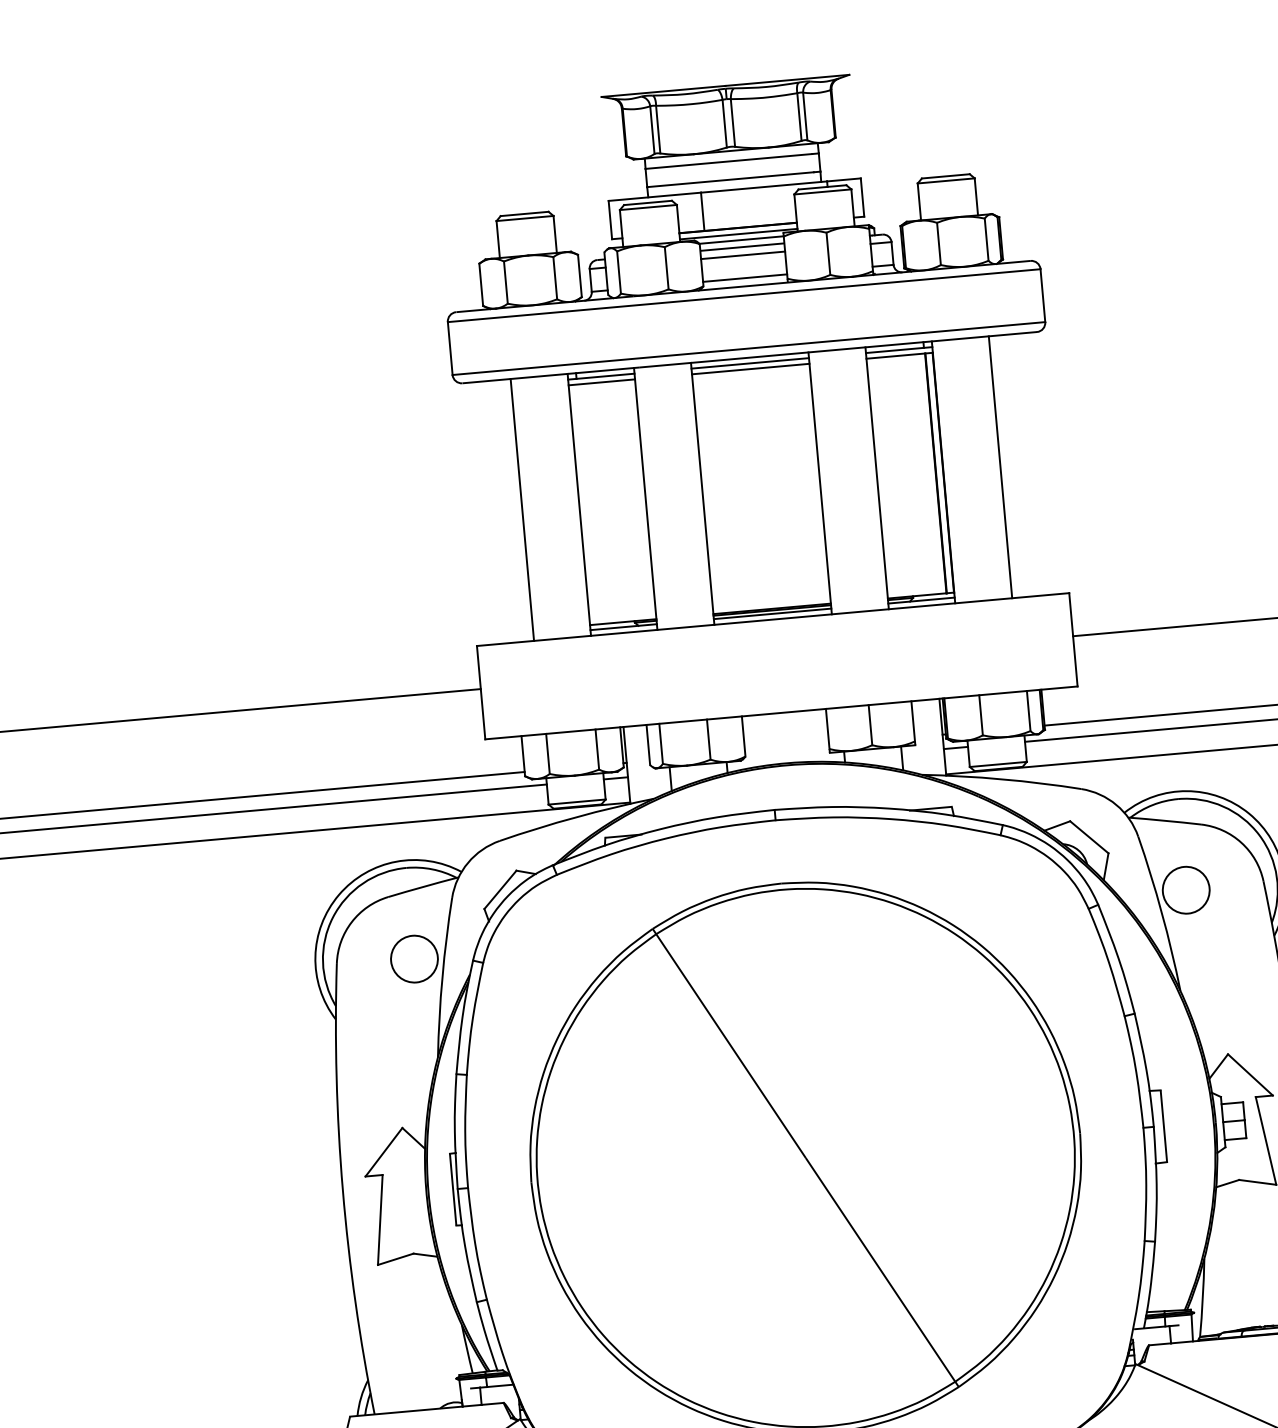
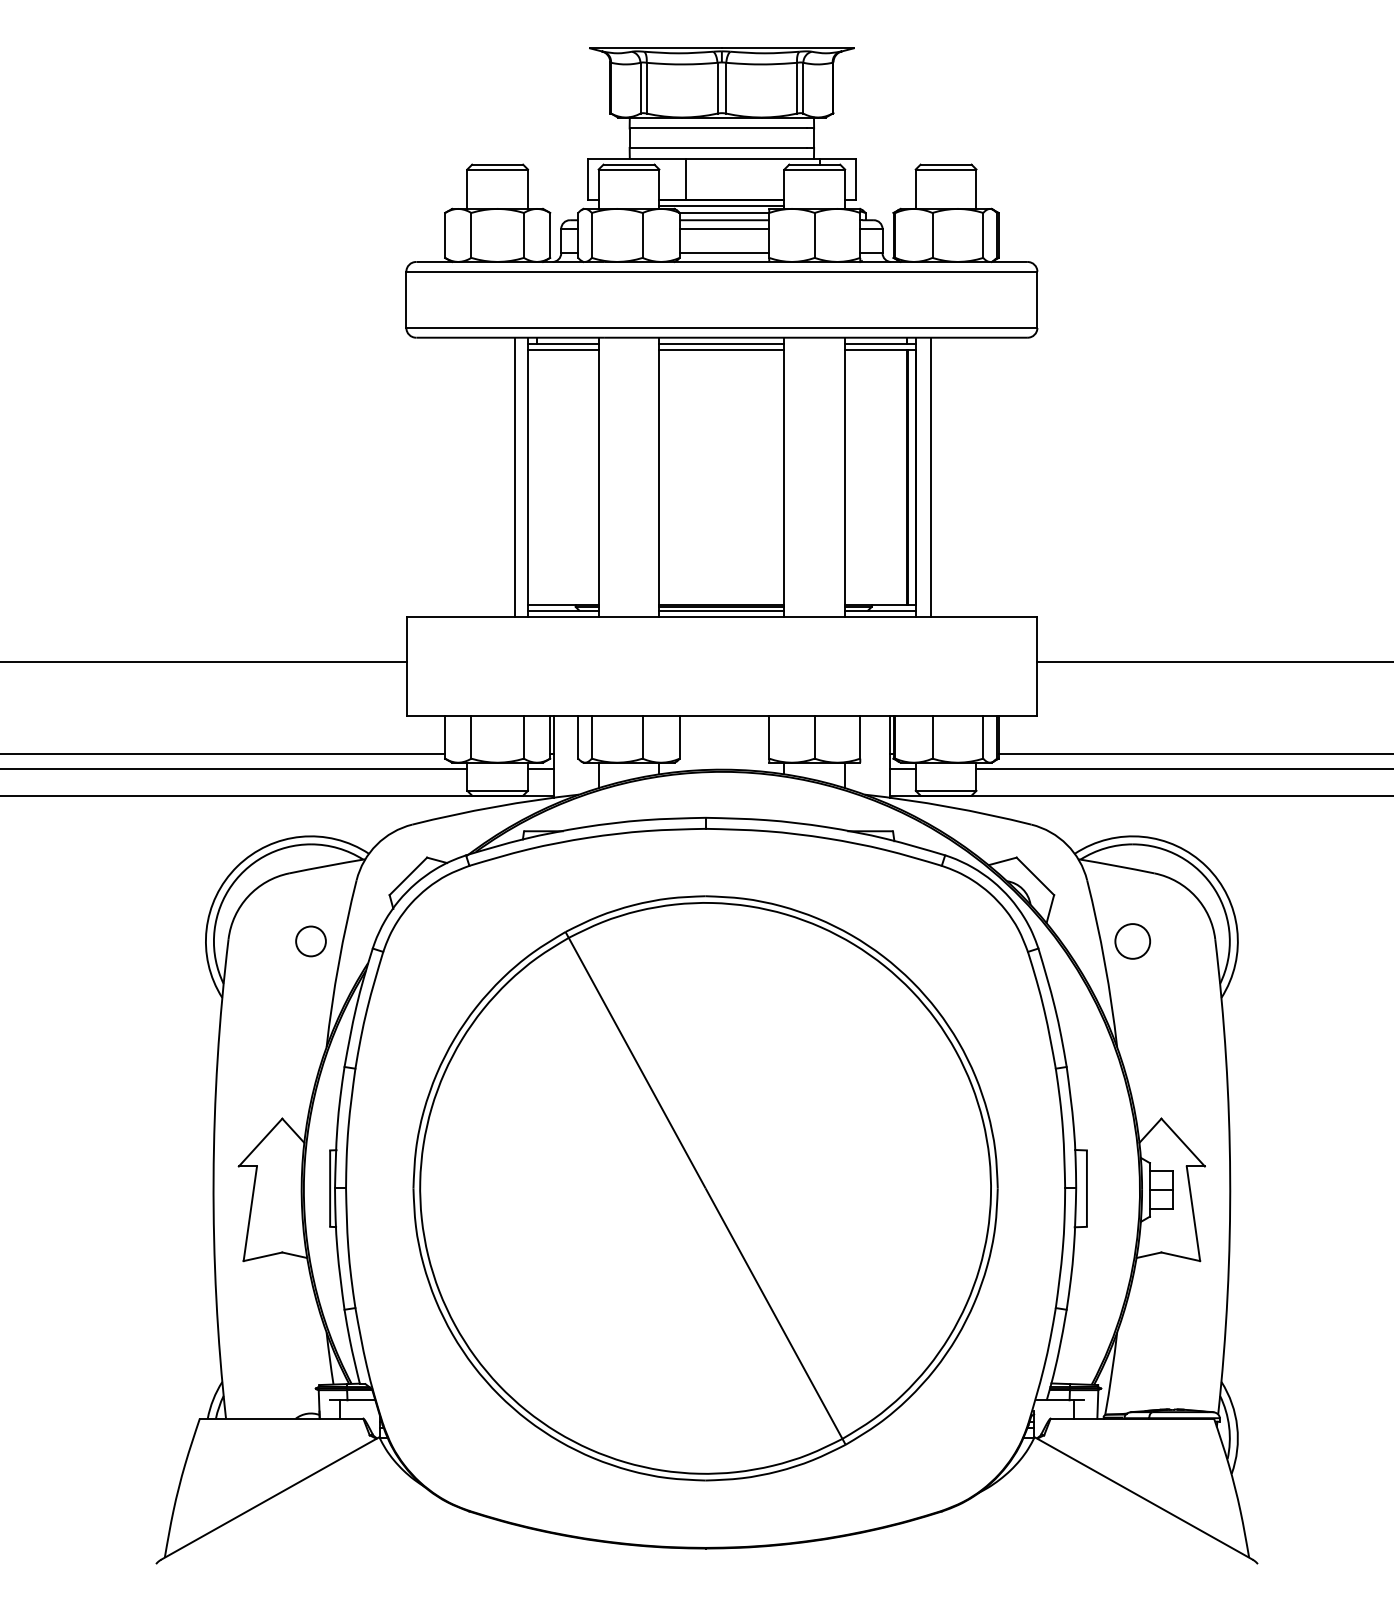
line: (1000, 466) -> (931, 476), moved
line: (522, 509) -> (515, 476), moved
circle: (1185, 890) -> (1132, 941), size x0.7
circle: (413, 959) -> (310, 941), size x0.6

